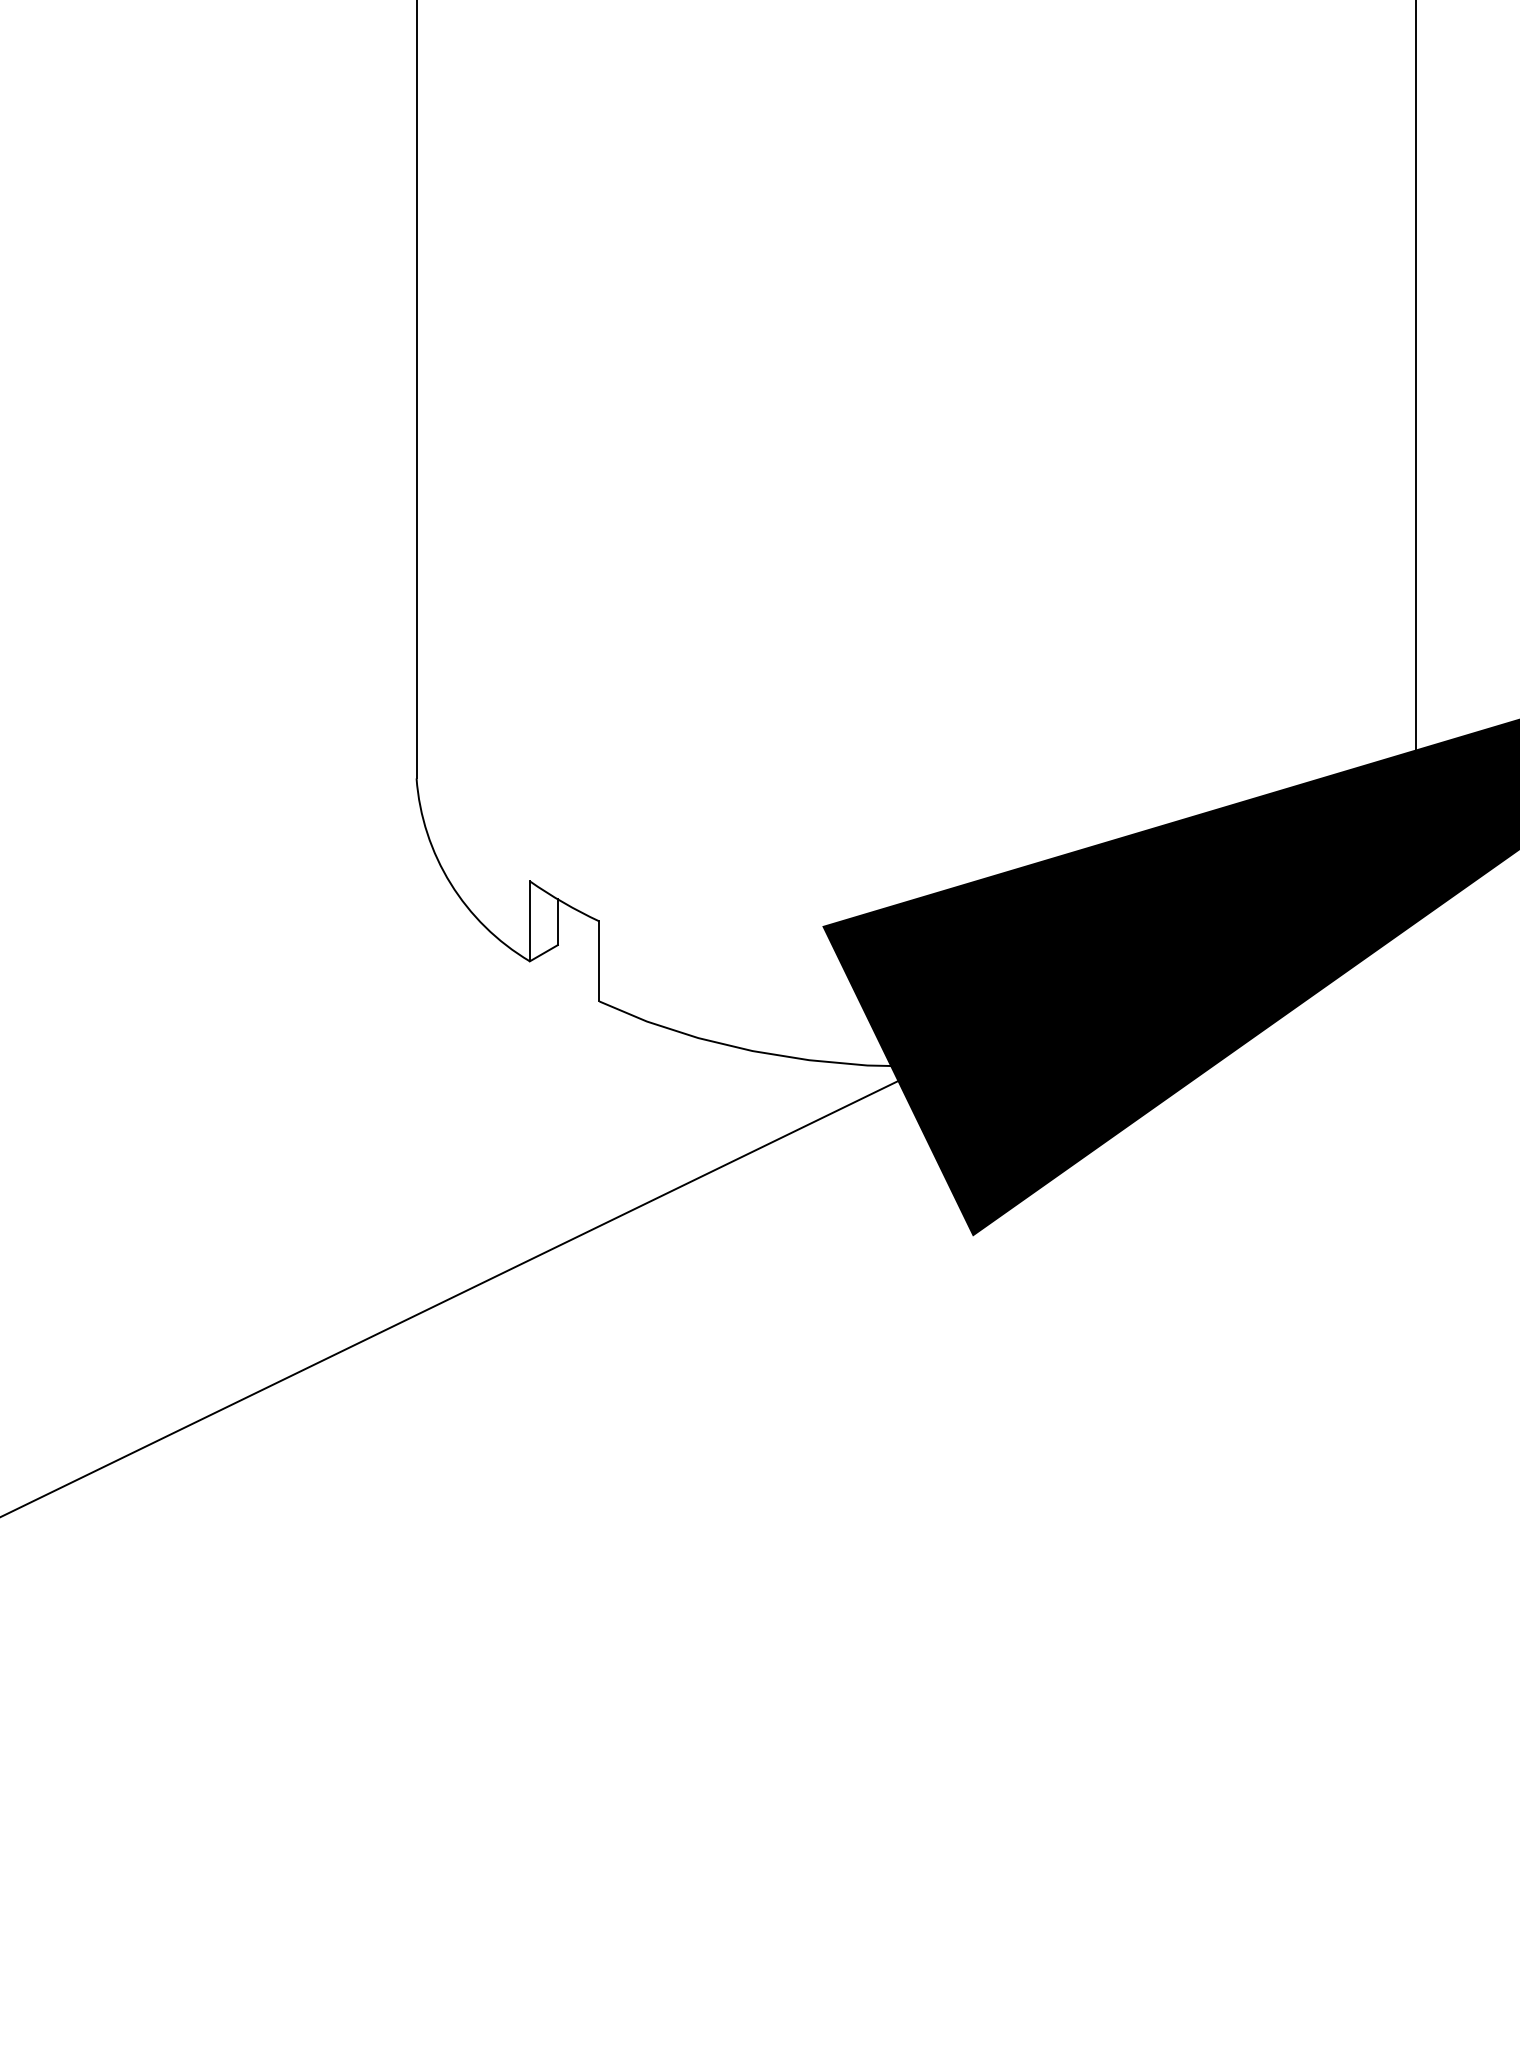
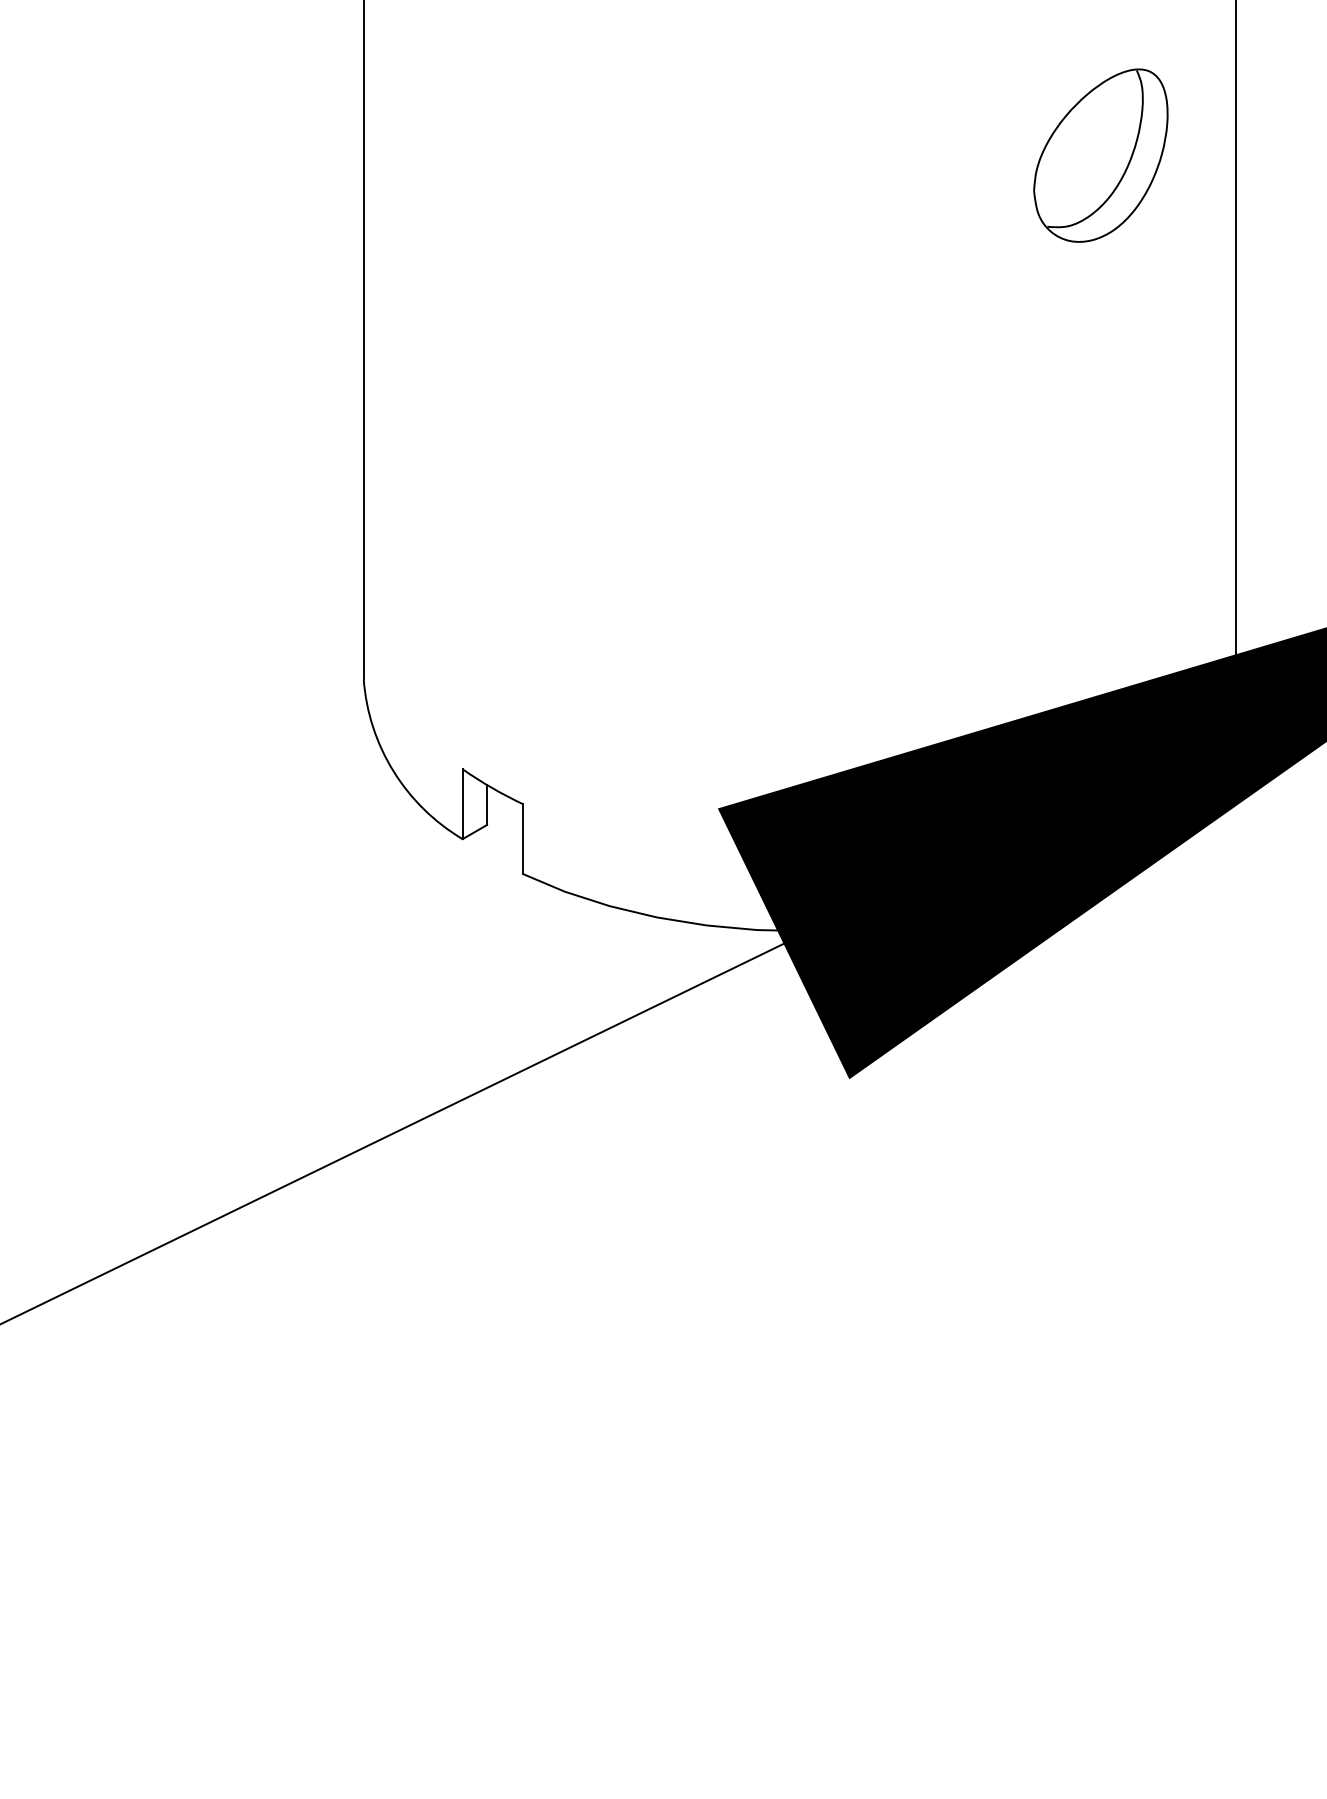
part: (1260, 177) -> (1100, 155), added

